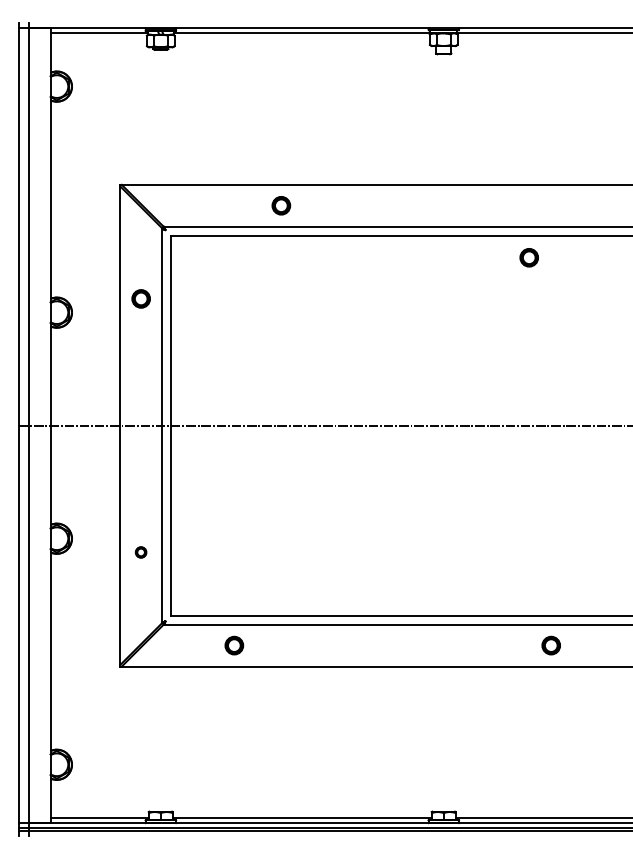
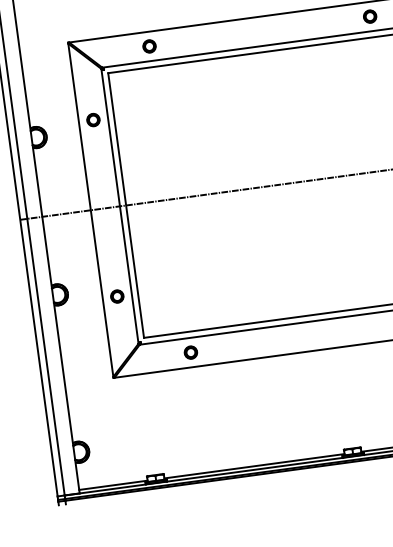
part: (281, 205) -> (149, 46), moved
part: (528, 257) -> (369, 16), moved
part: (140, 552) -> (116, 296), size x1.67

